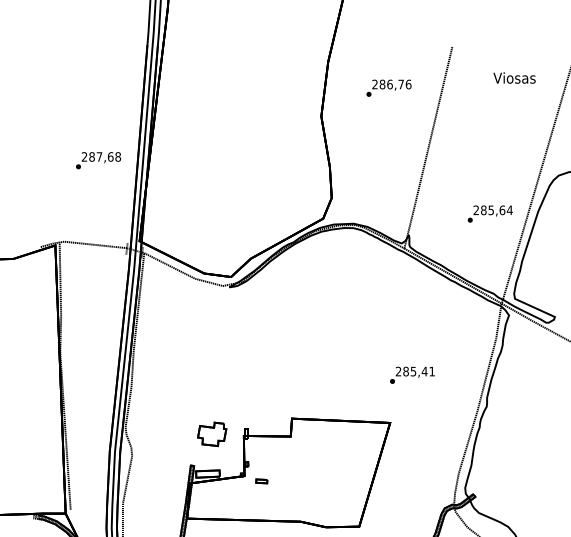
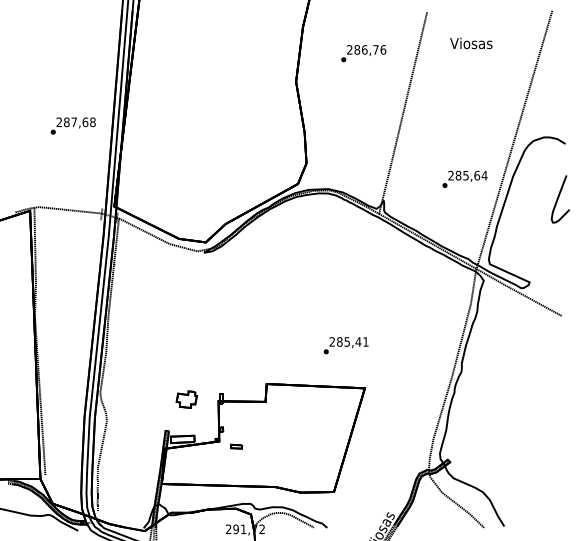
text: (514, 78) -> (471, 43), moved
text: (411, 375) -> (345, 345), moved
part: (211, 434) -> (186, 399), size x0.71

